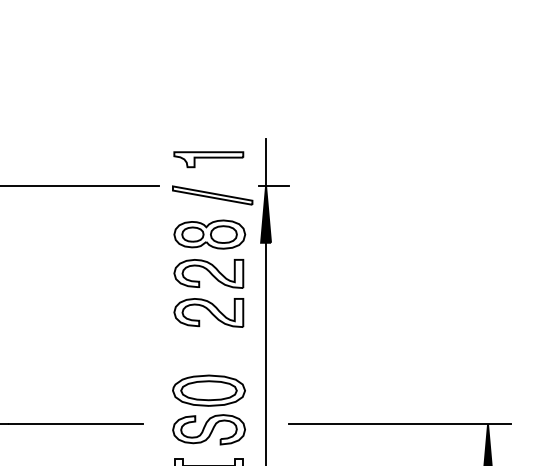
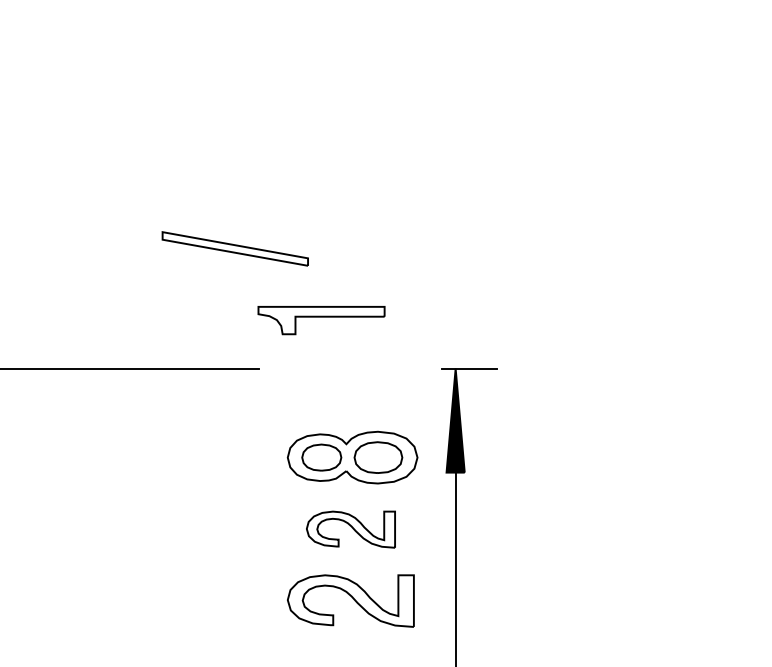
part: (208, 159) -> (320, 320), moved
line: (266, 161) -> (456, 323), removed
part: (212, 195) -> (234, 248), moved
part: (208, 273) -> (350, 528), size x0.7

